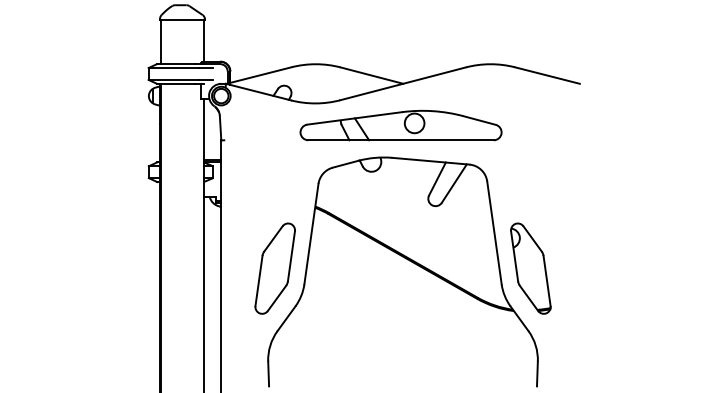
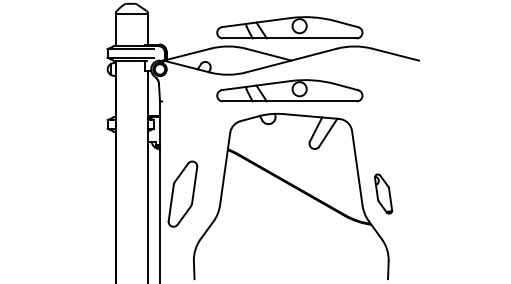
part: (400, 37) -> (289, 27), added
part: (274, 267) -> (182, 193), moved
part: (530, 267) -> (383, 193), size x0.6

